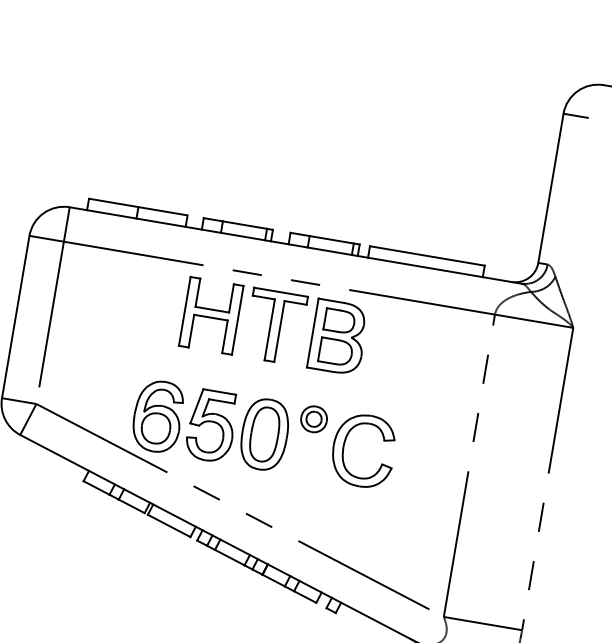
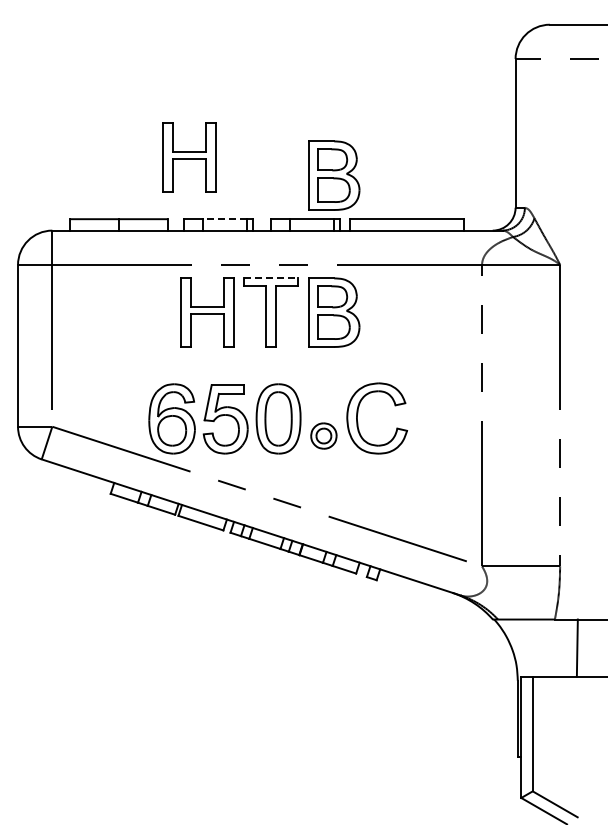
part: (219, 157) -> (189, 157), added
part: (362, 199) -> (334, 175), added
line: (245, 225) -> (225, 219), solid -> dashed
line: (281, 292) -> (271, 278), solid -> dashed
part: (313, 418) -> (323, 435), moved

